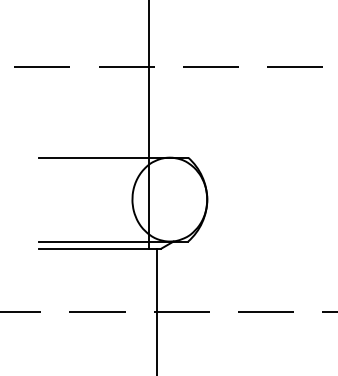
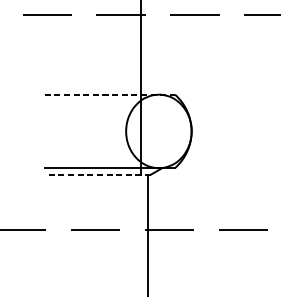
line: (114, 157) -> (110, 94), solid -> dashed
line: (100, 248) -> (98, 174), solid -> dashed

